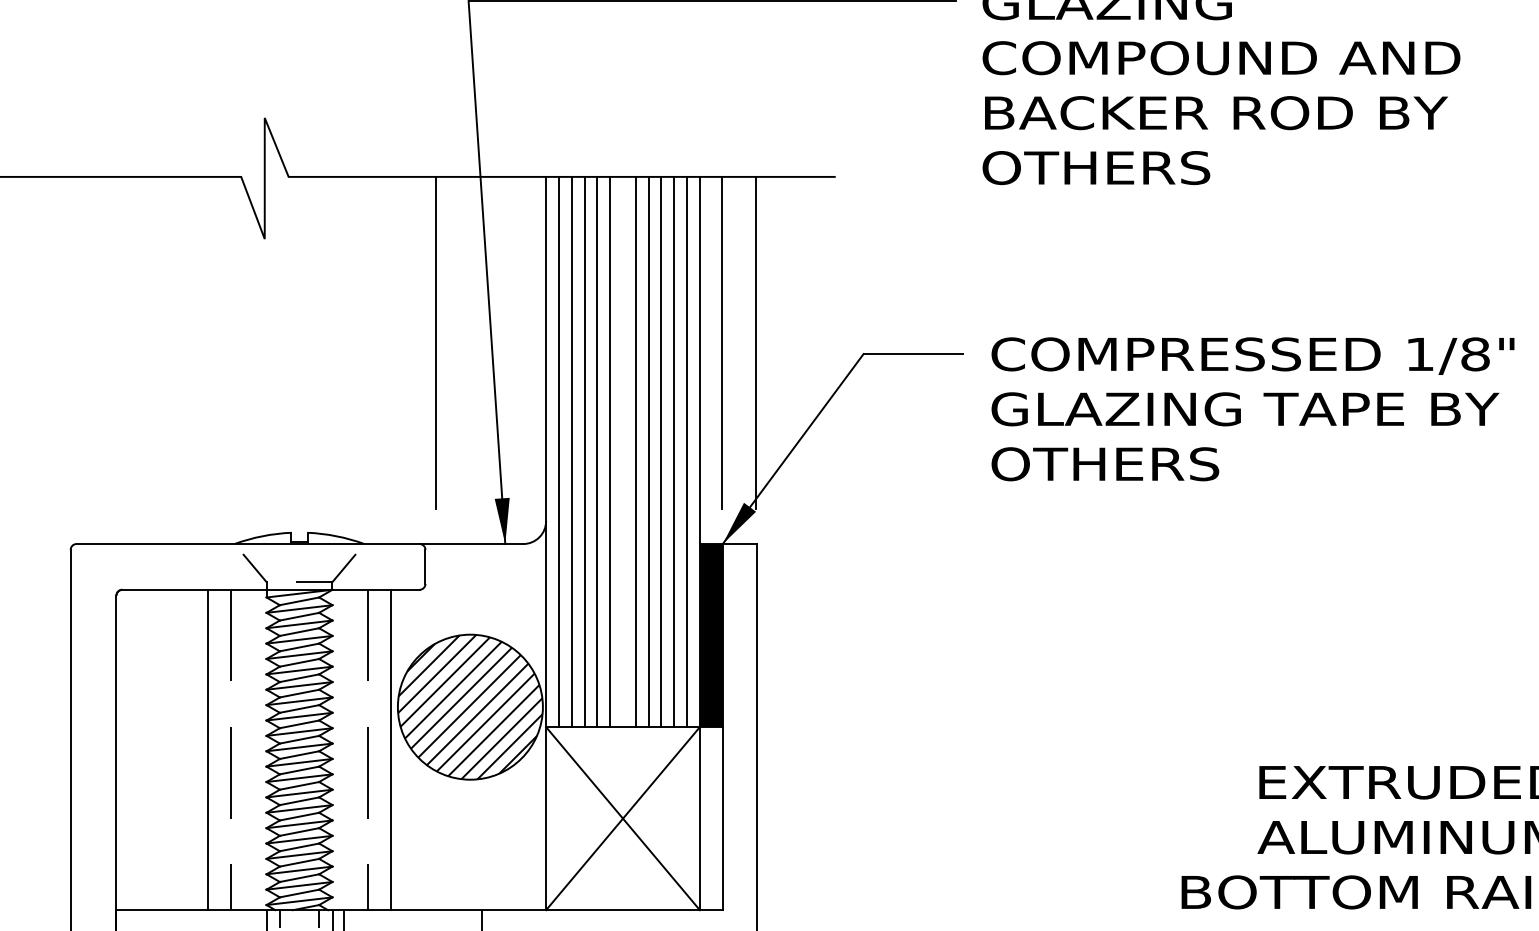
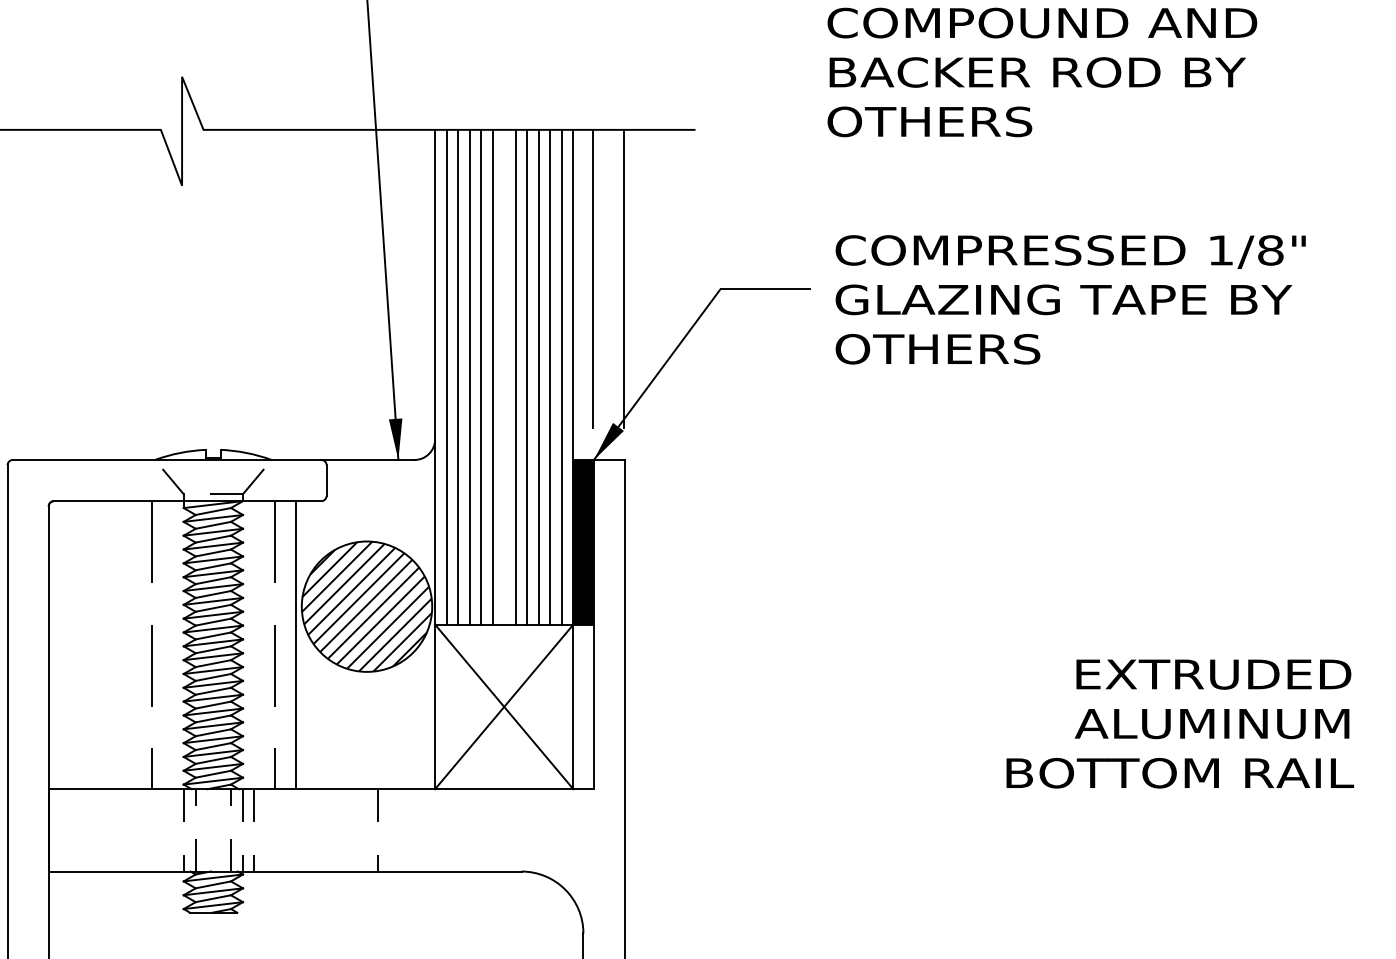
line: (436, 342) -> (336, 278), removed
text: (1252, 408) -> (1070, 299), moved
line: (208, 750) -> (131, 645), removed

